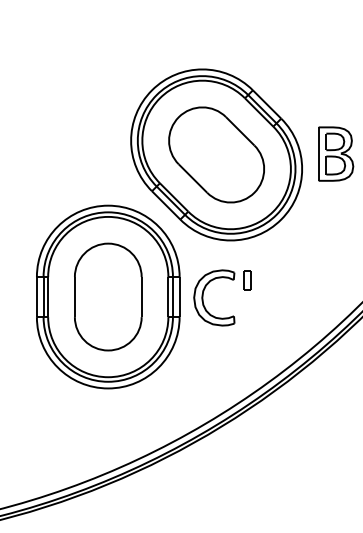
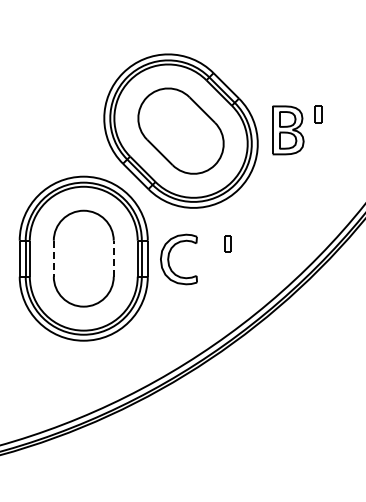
part: (247, 280) -> (227, 243), moved
line: (74, 296) -> (53, 258), solid -> dashed
line: (141, 296) -> (113, 258), solid -> dashed

